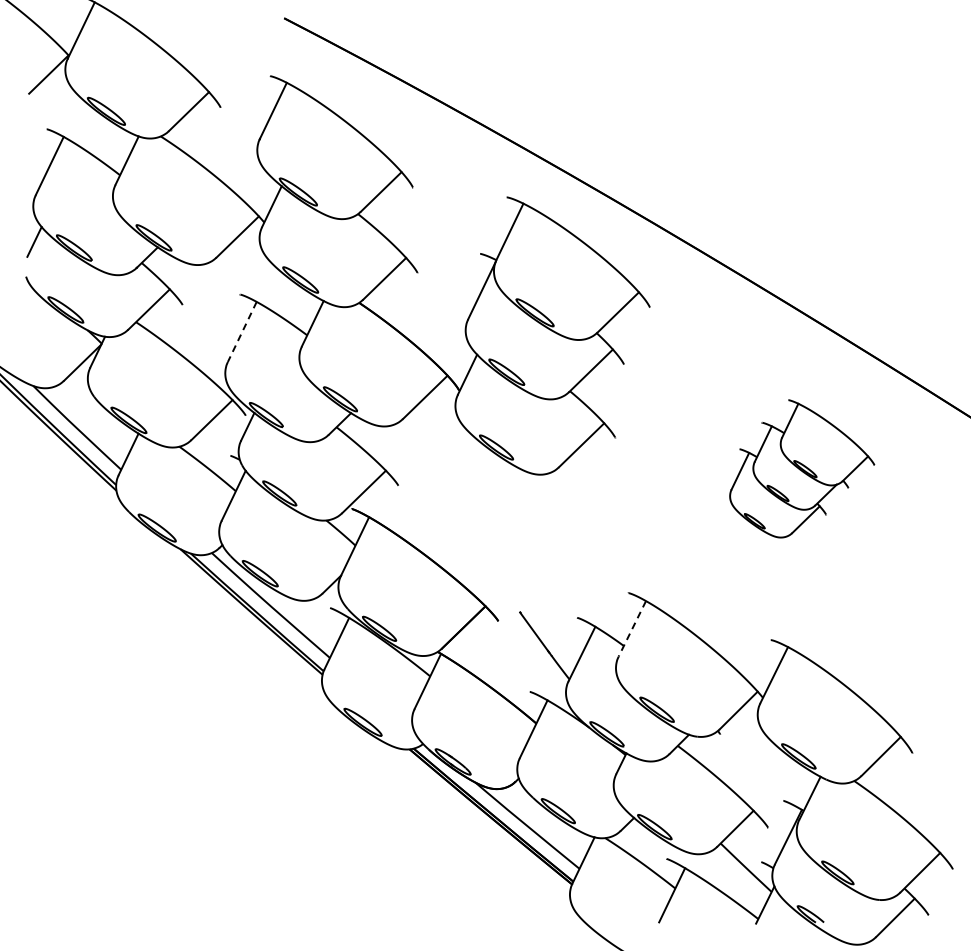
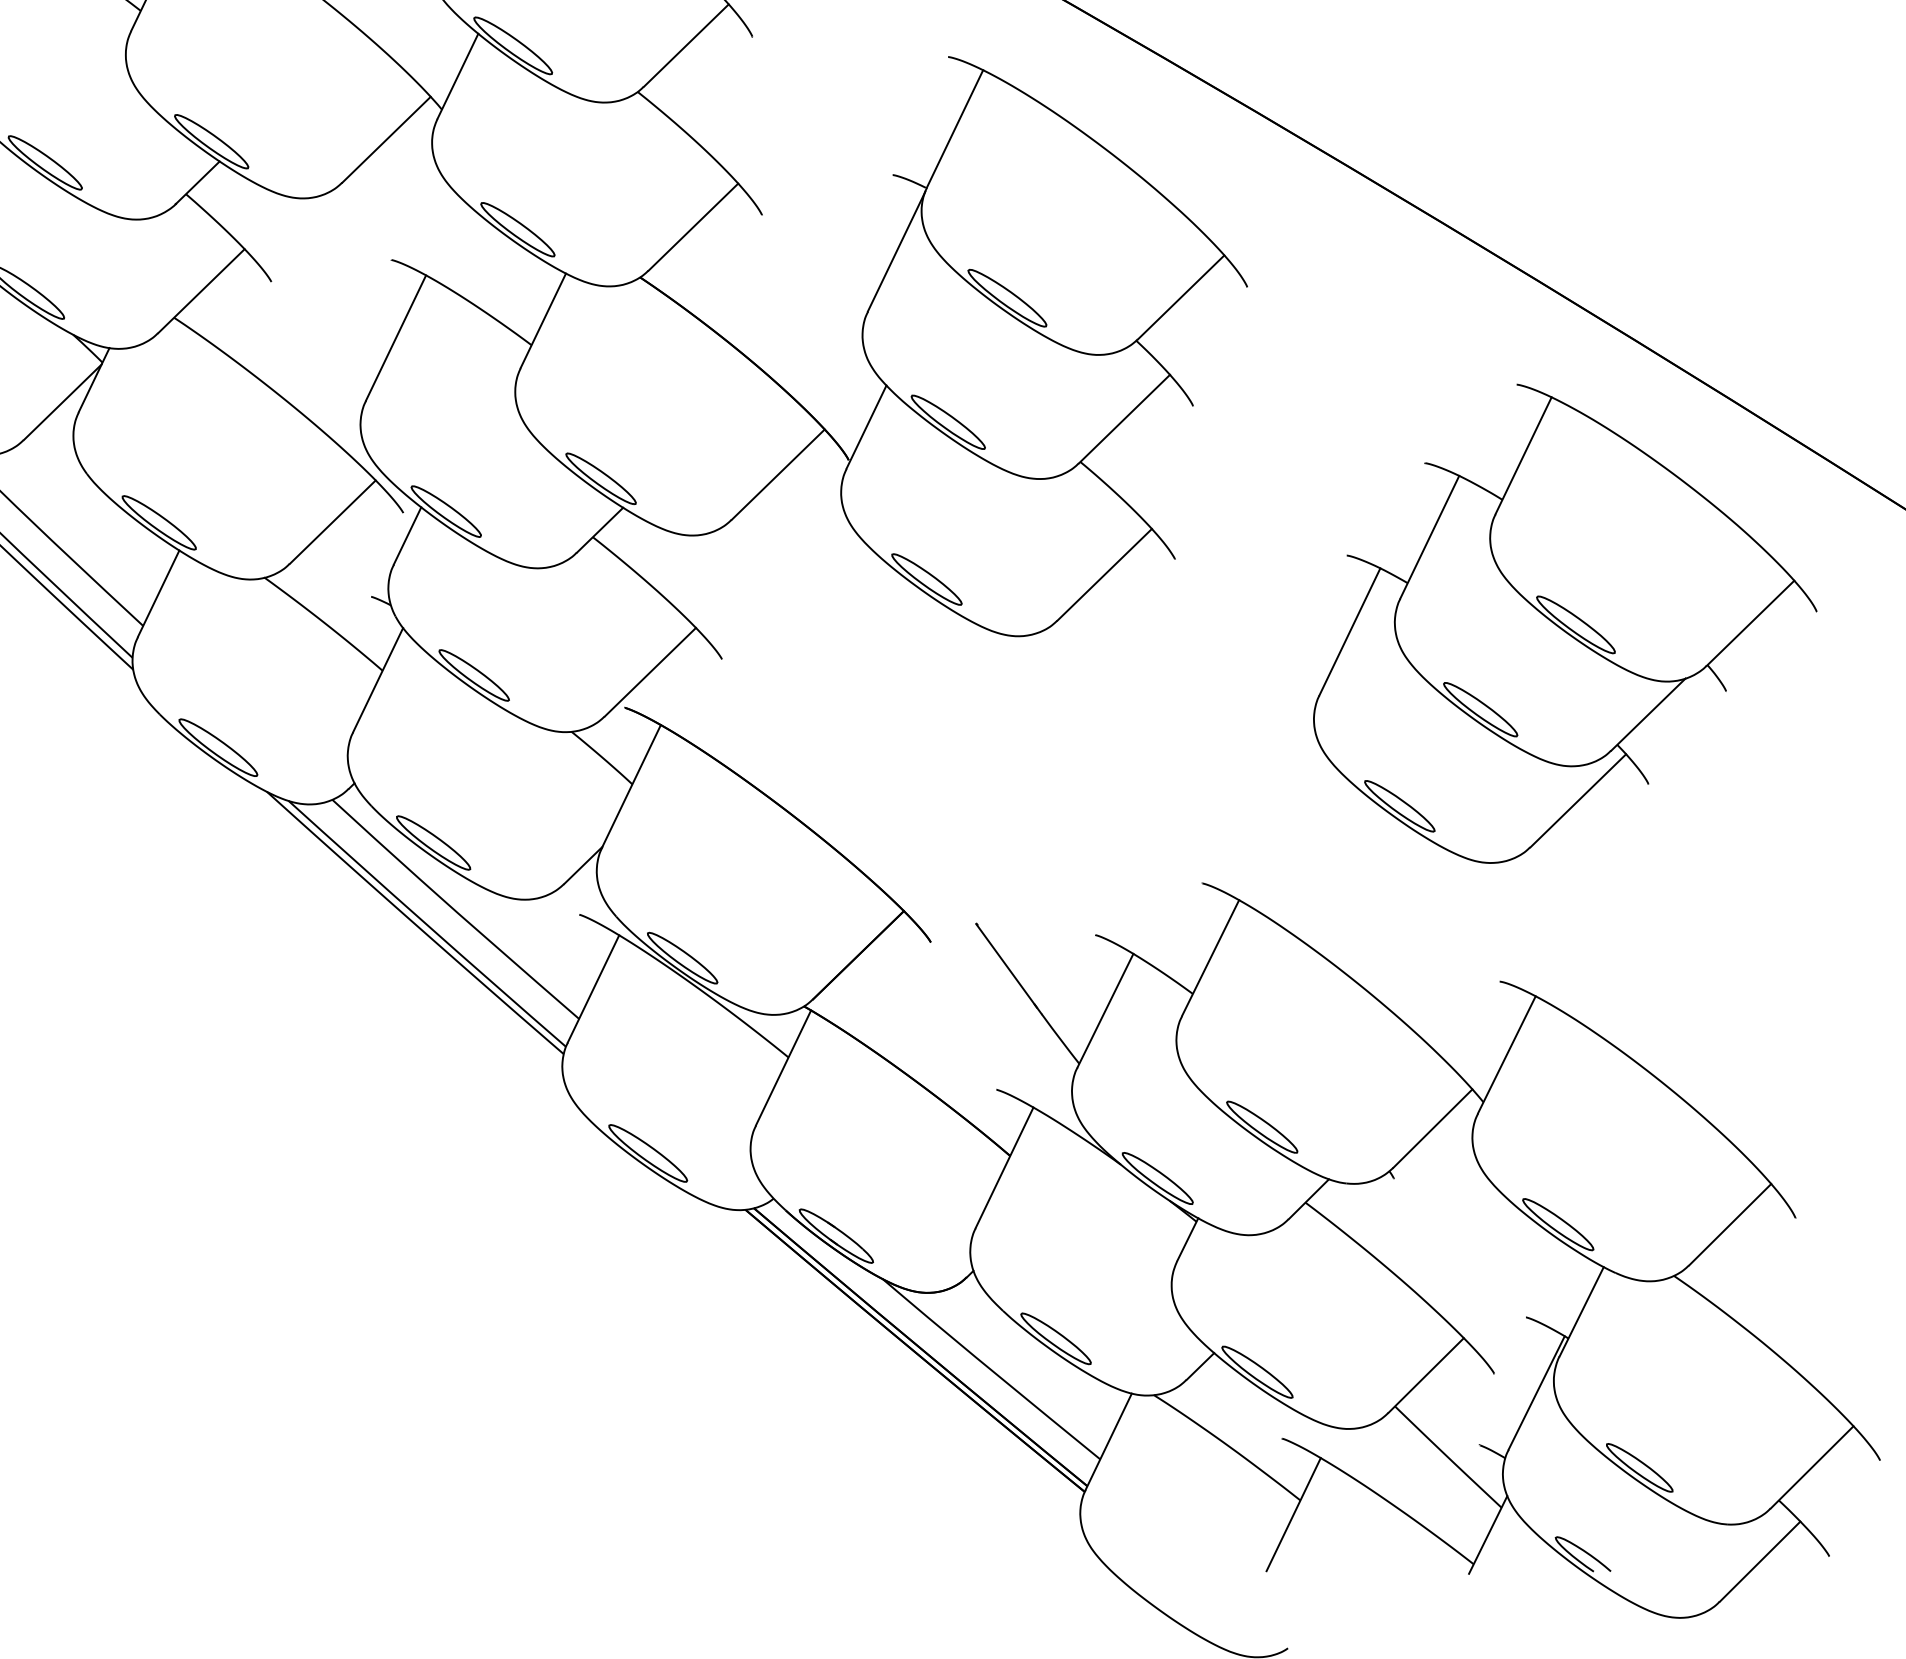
line: (242, 332) -> (396, 339), dashed -> solid
part: (802, 468) -> (1565, 623), size x1.67
line: (632, 628) -> (1210, 957), dashed -> solid

